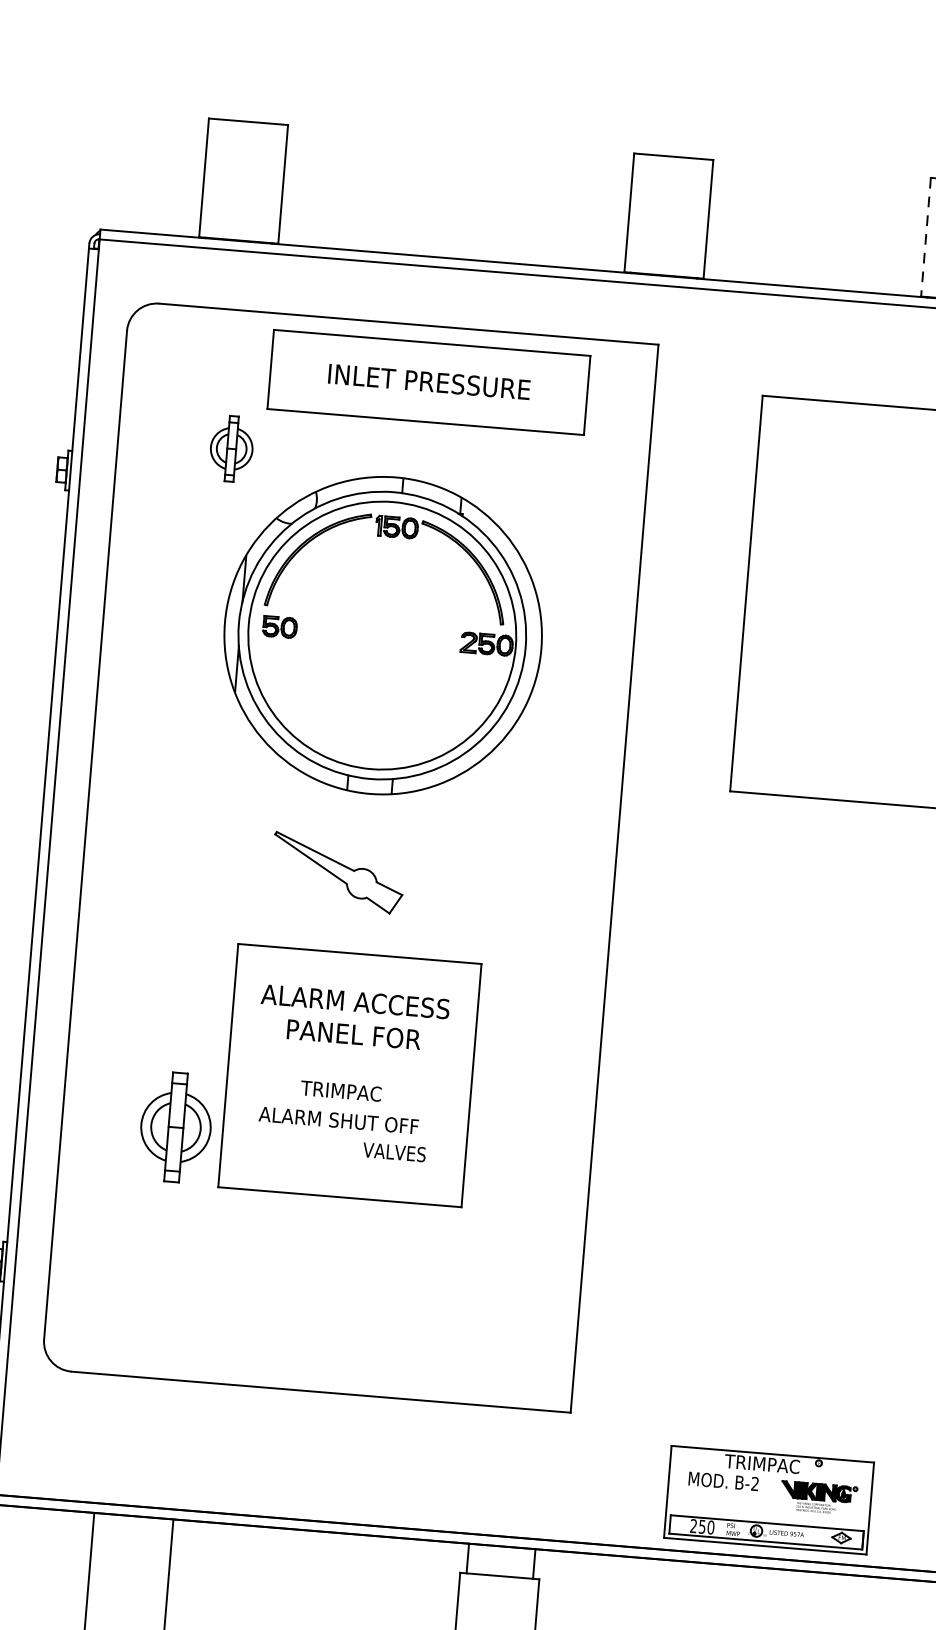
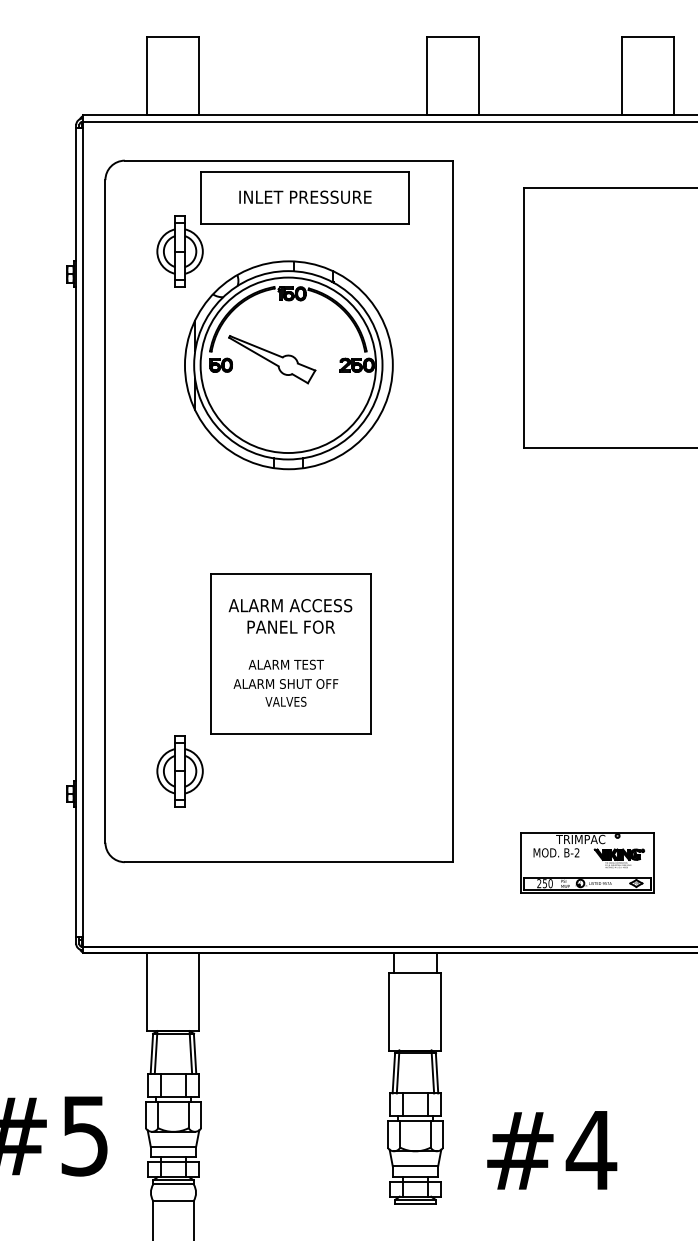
line: (925, 237) -> (621, 76), dashed -> solid
part: (230, 448) -> (179, 251), size x1.67
part: (338, 872) -> (272, 359), moved
text: (340, 1090) -> (285, 664), TRIMPAC -> ALARM TEST
part: (175, 1127) -> (179, 771), moved
text: (393, 1151) -> (285, 701), moved
part: (769, 1499) -> (587, 862), moved

